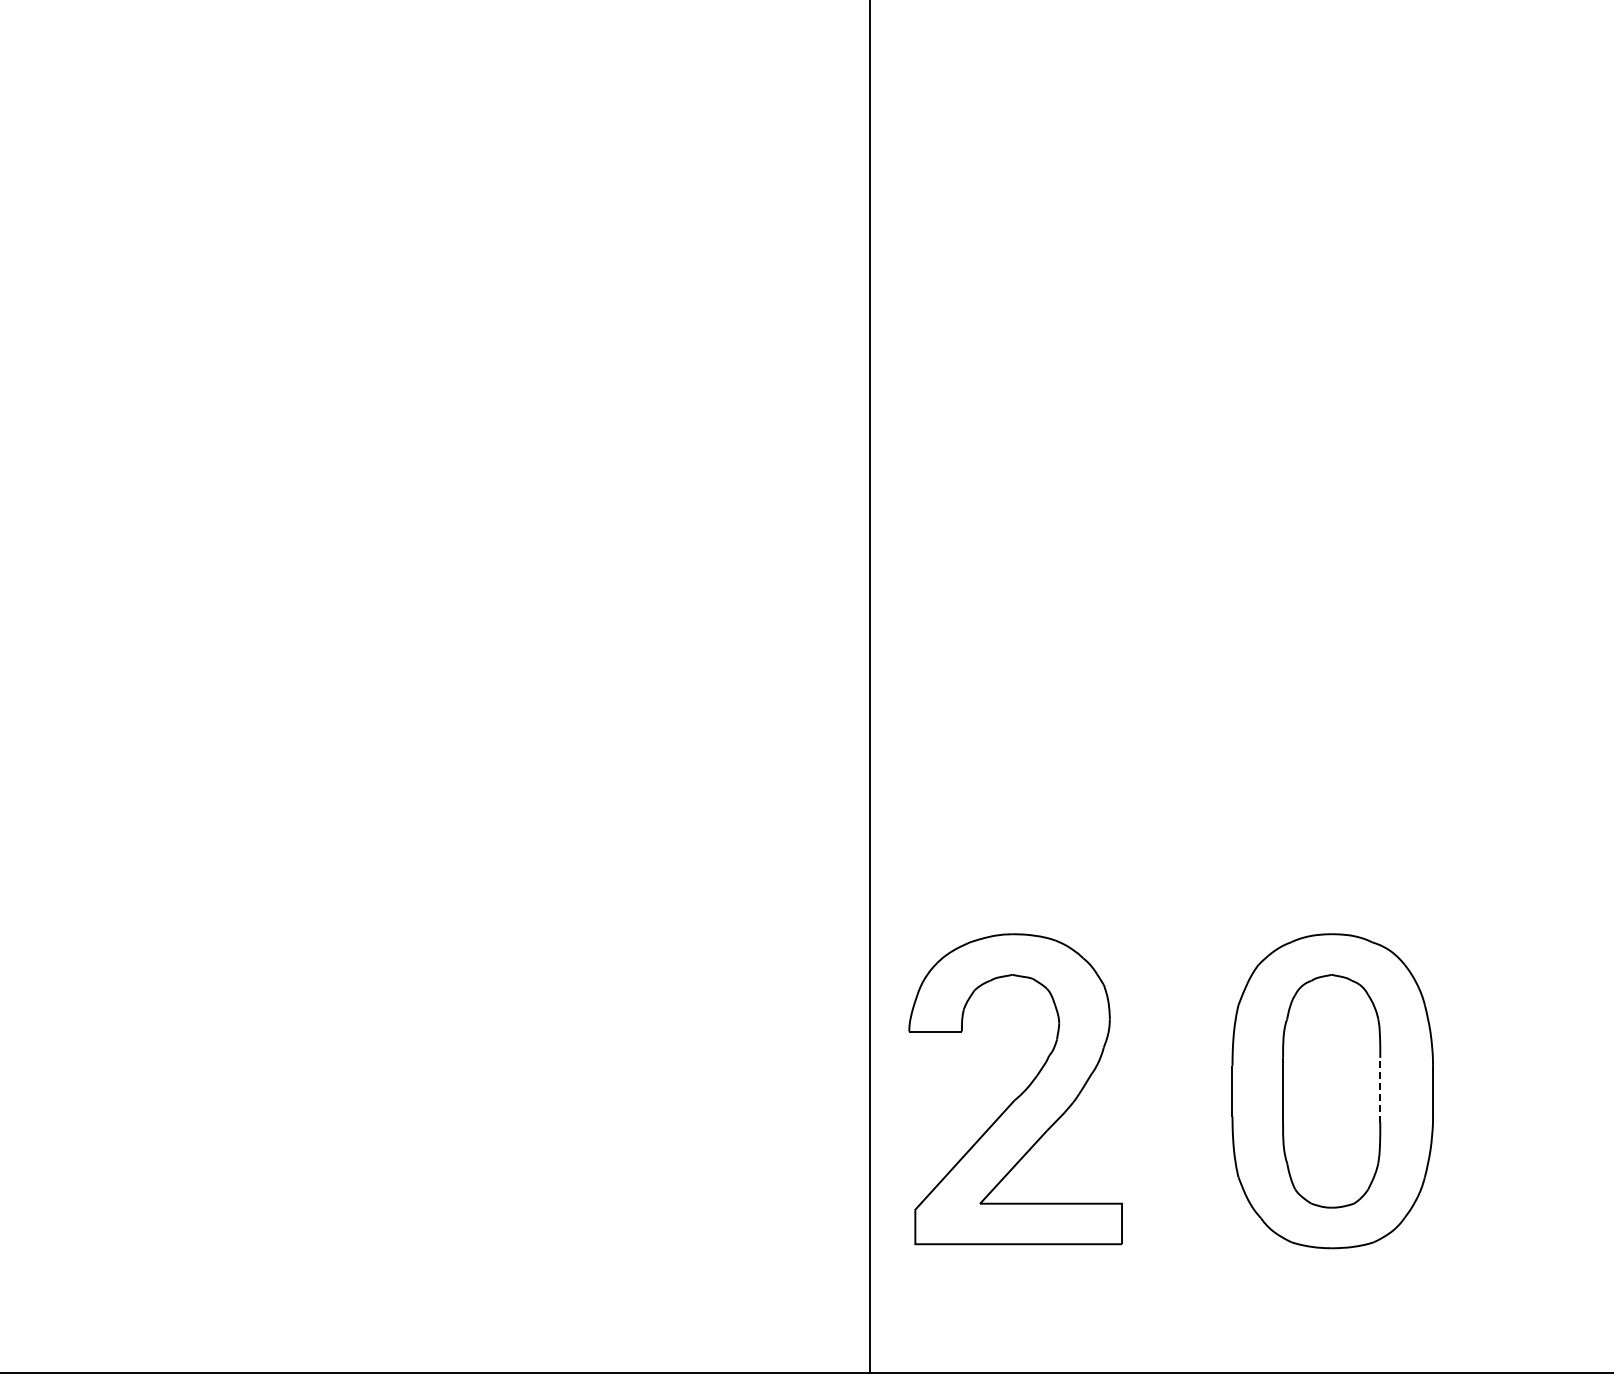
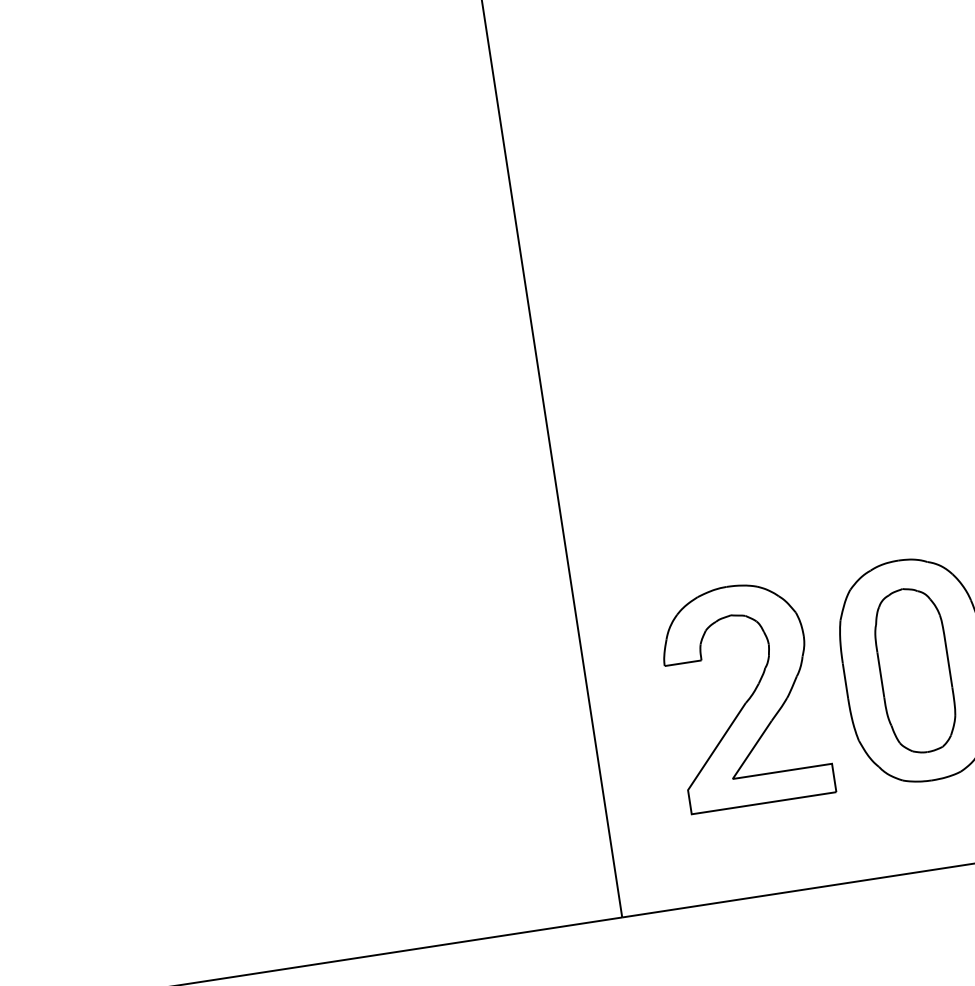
line: (1380, 1089) -> (948, 664), dashed -> solid
part: (1020, 1093) -> (749, 697), moved

